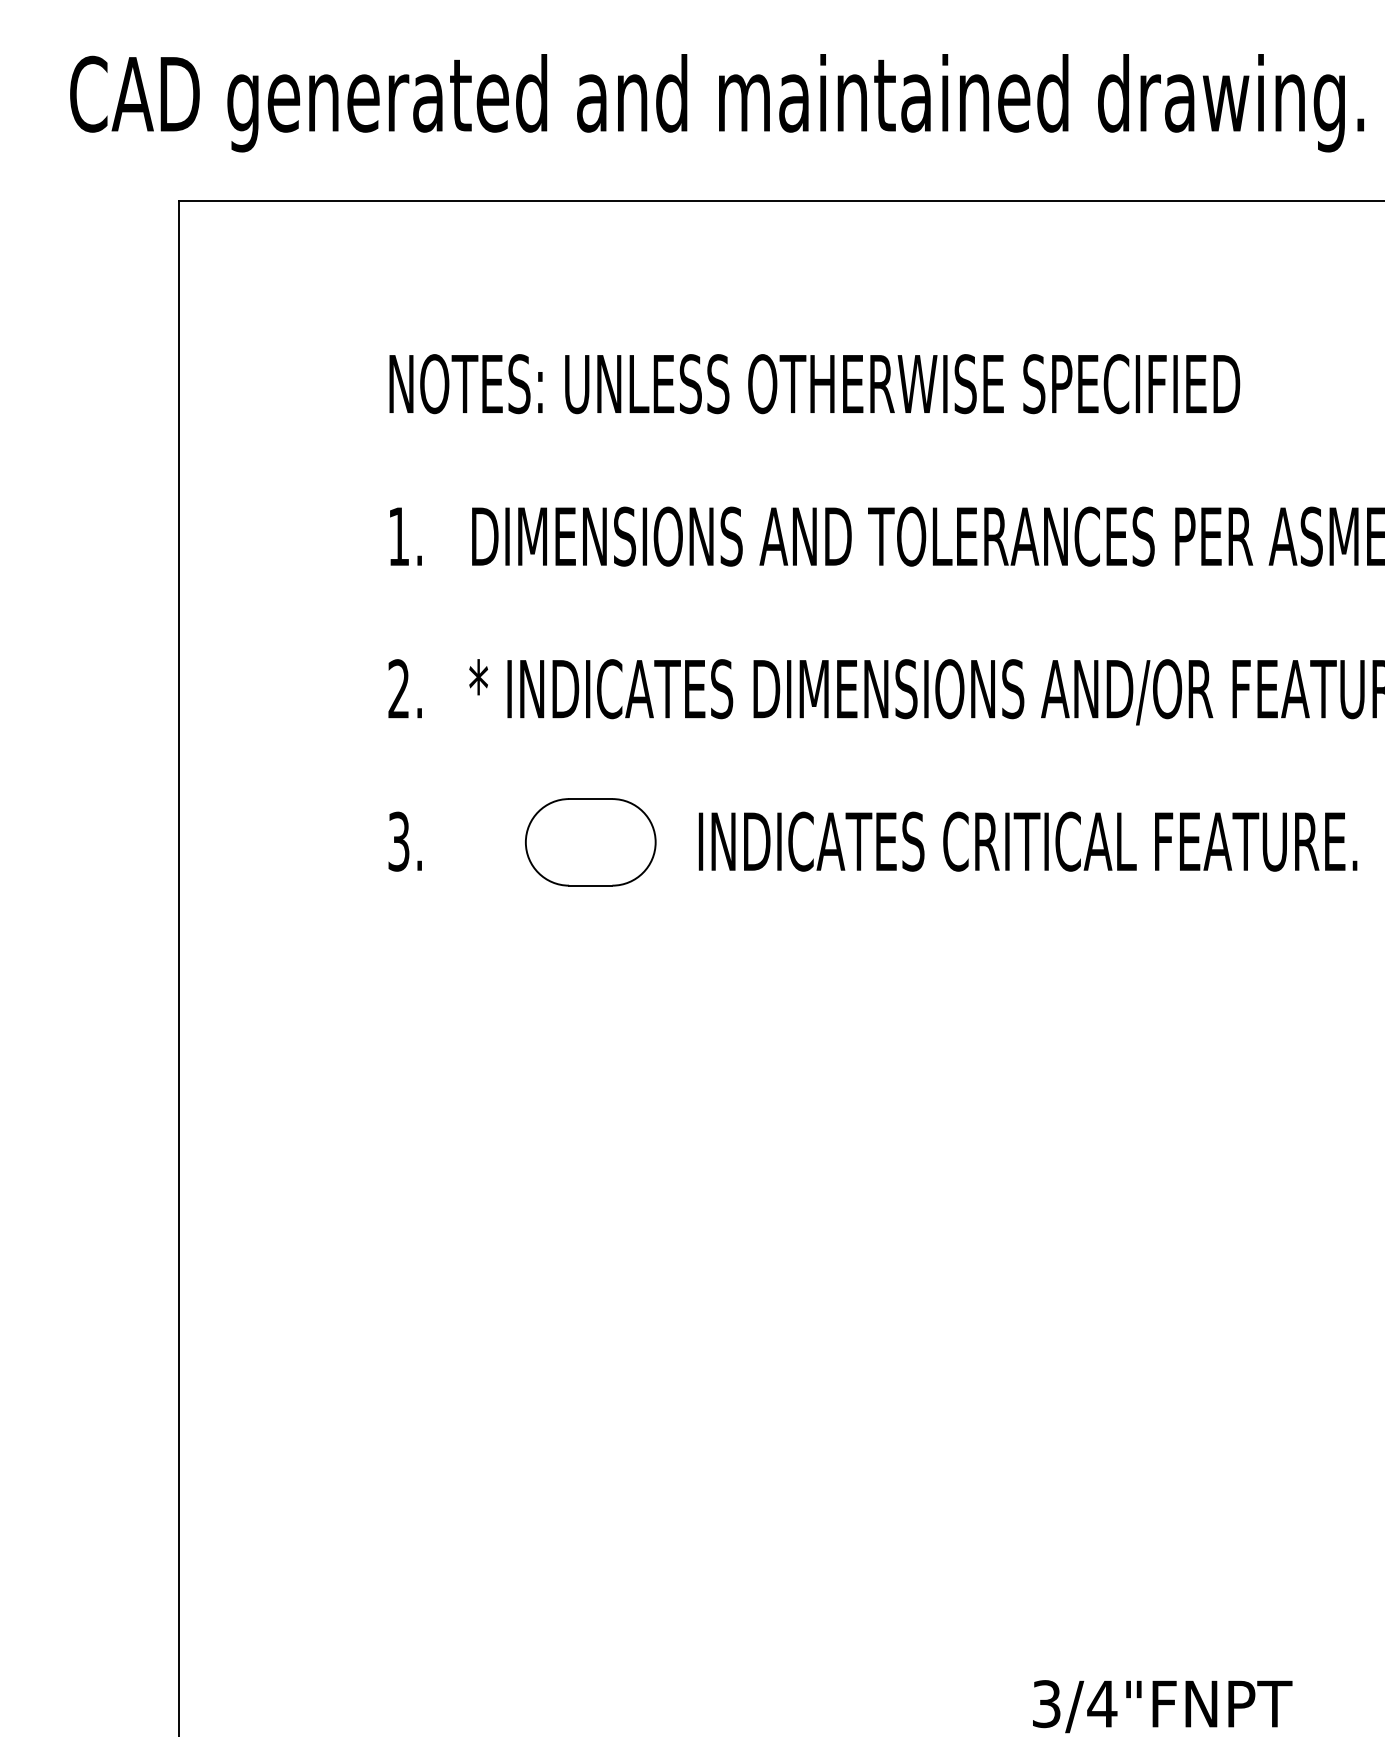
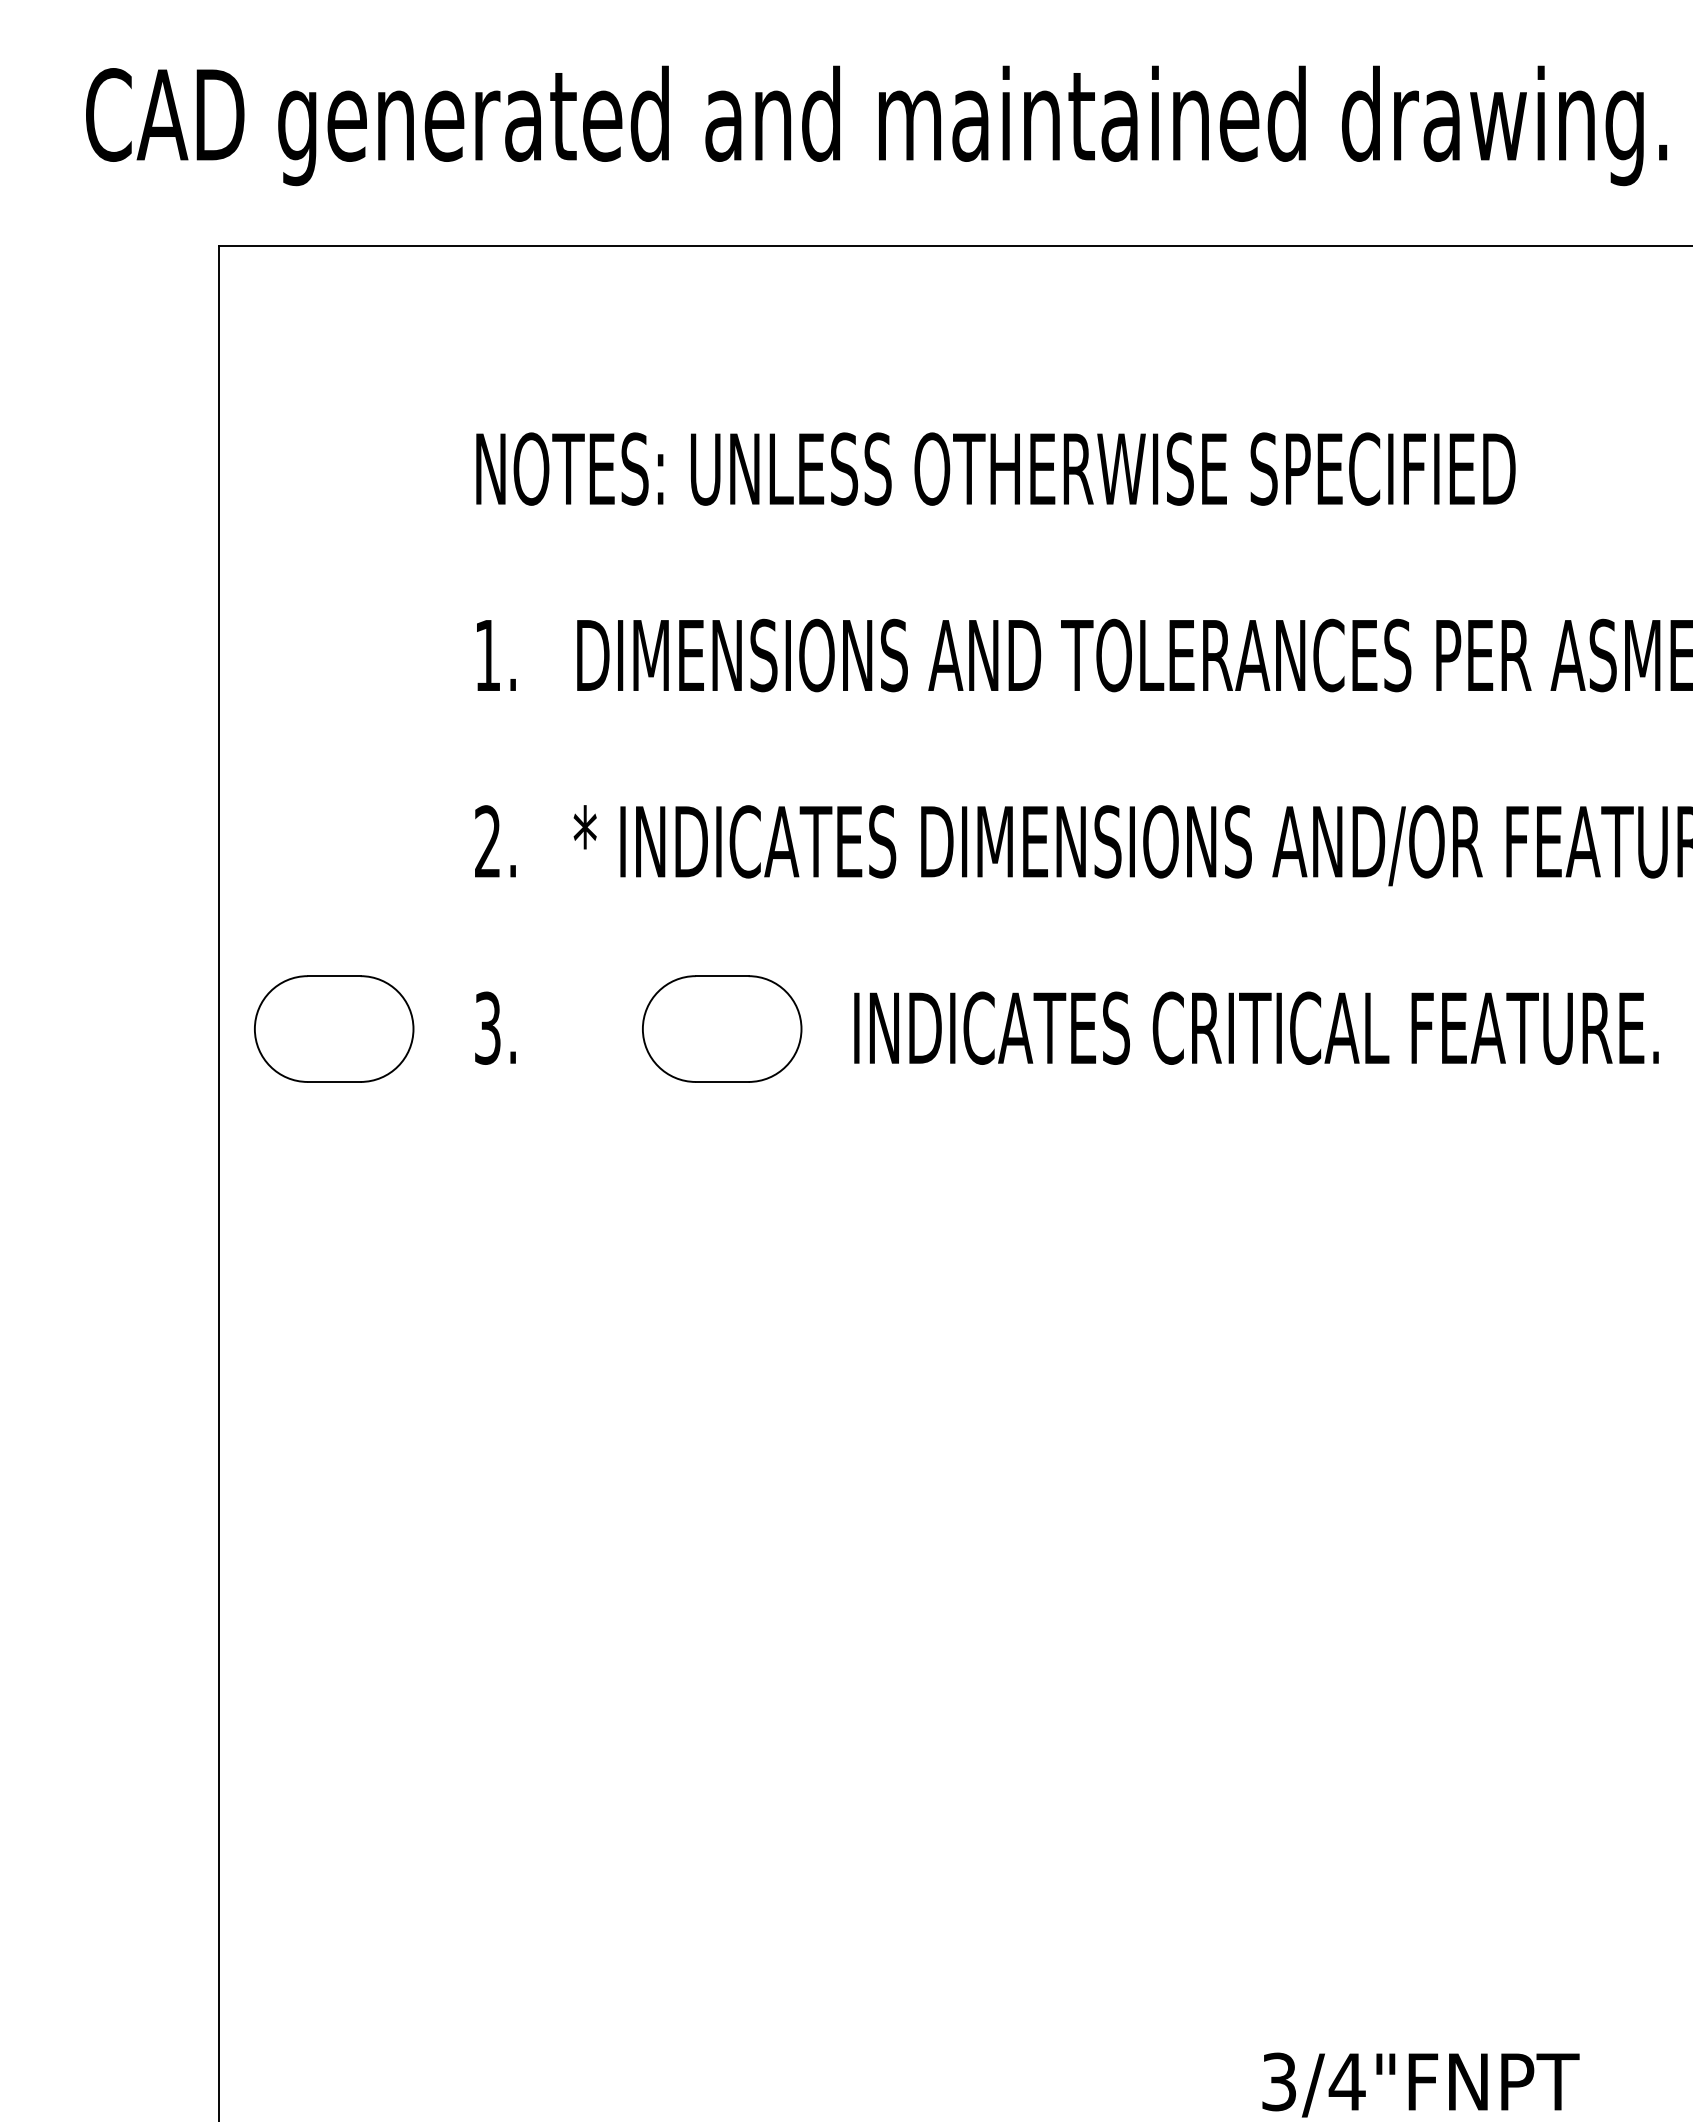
part: (273, 841) -> (334, 1028), added

